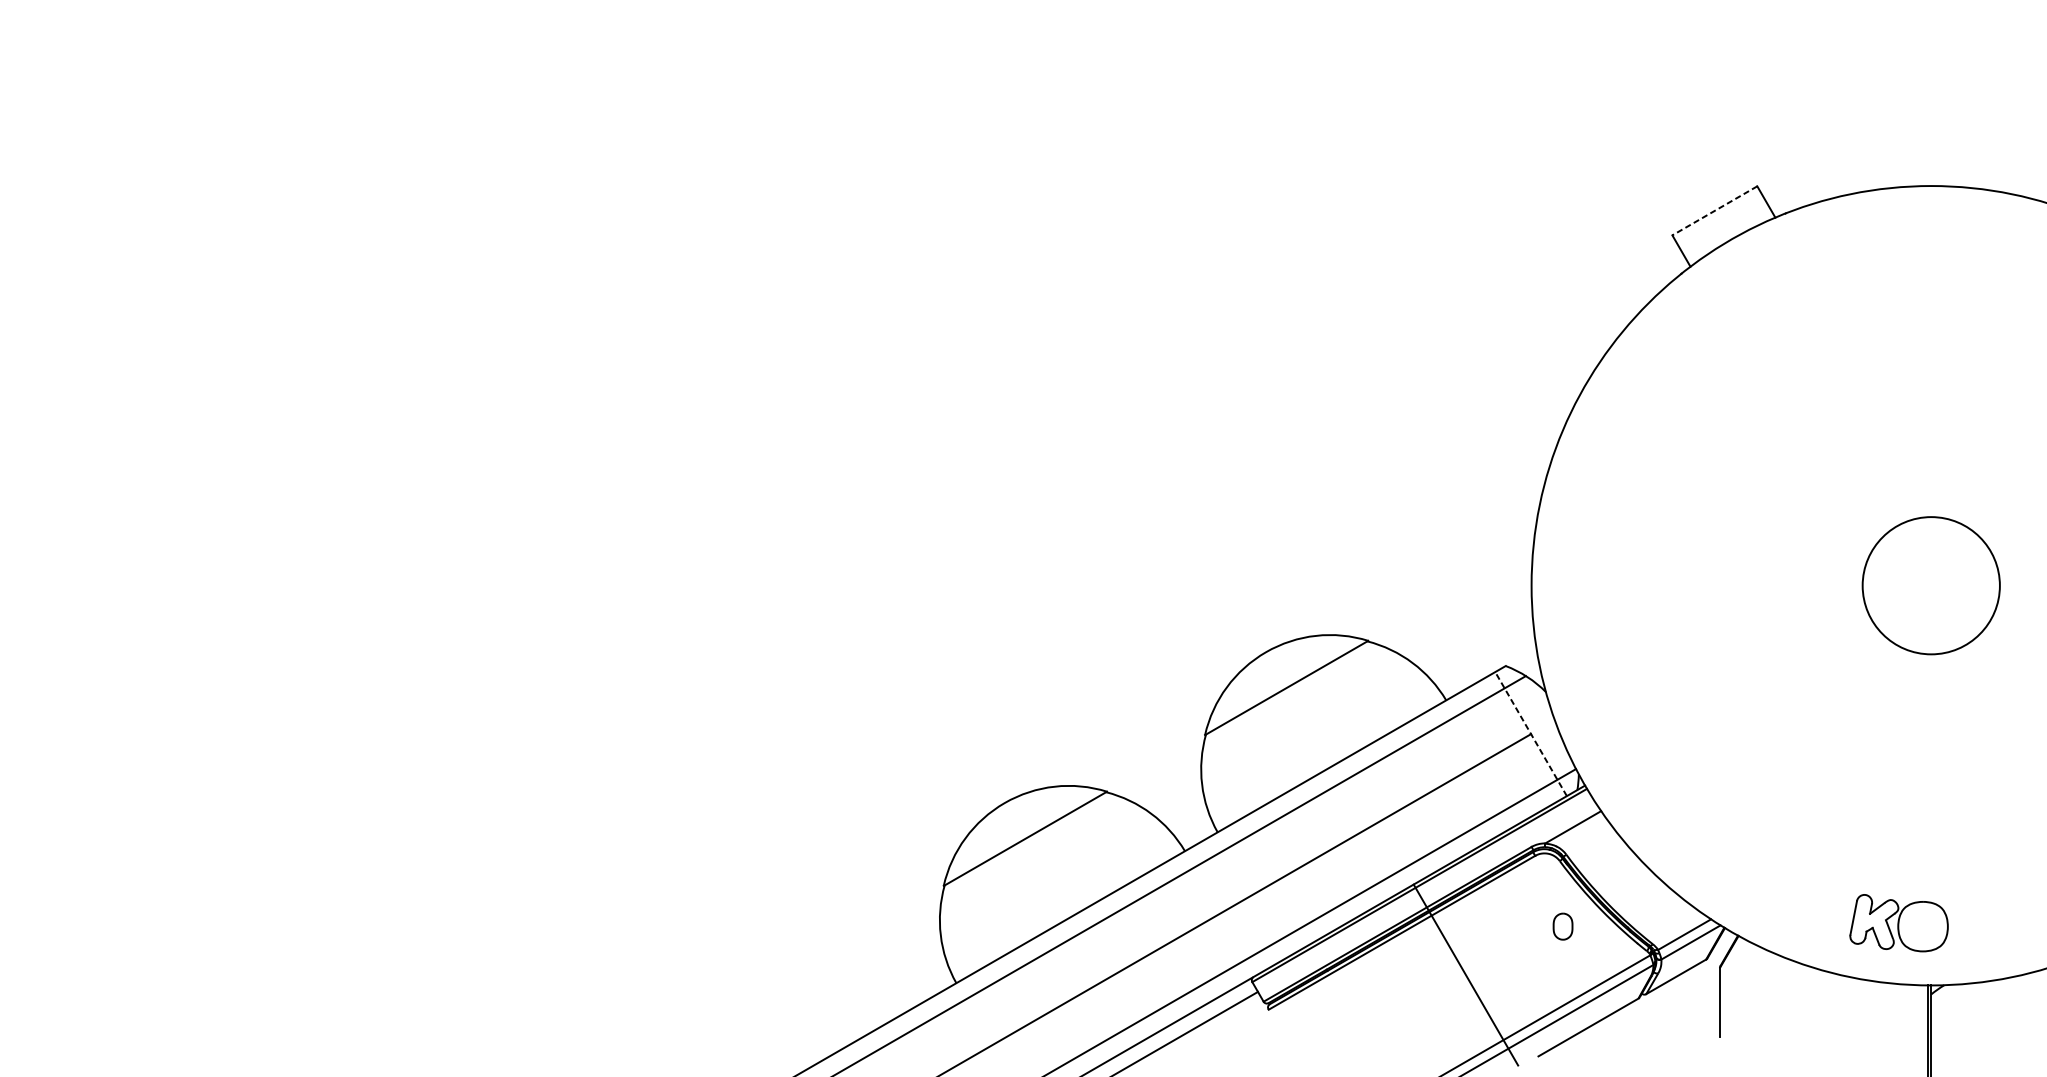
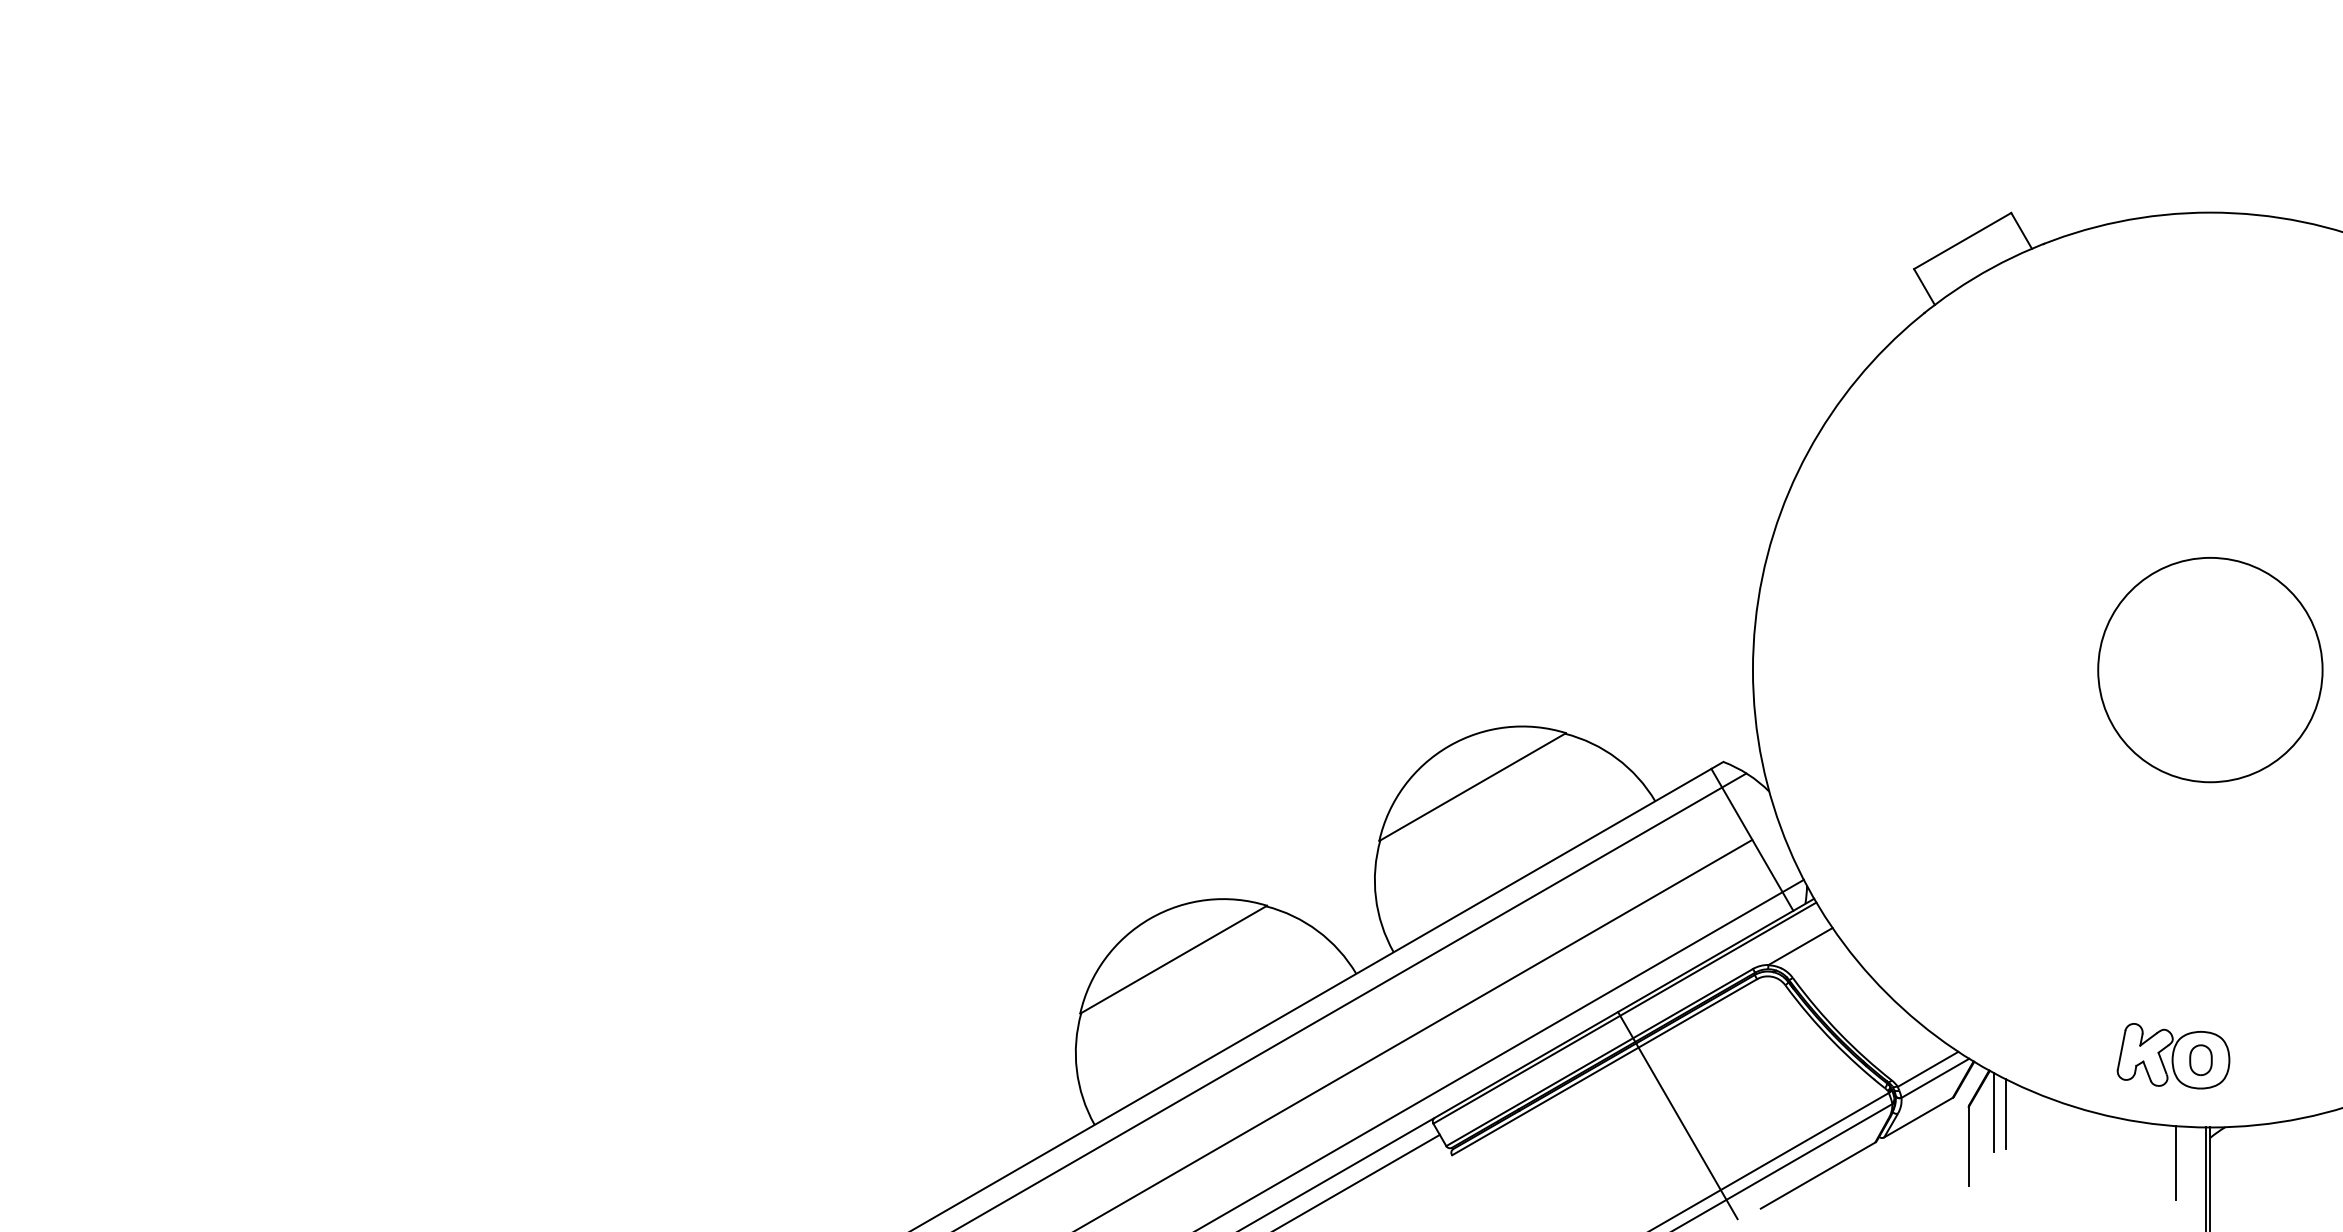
line: (1714, 211) -> (1962, 241), dashed -> solid
circle: (1931, 585) -> (2210, 669), size x1.43
line: (1531, 733) -> (1752, 839), dashed -> solid
part: (1562, 926) -> (2200, 1060), moved
line: (1742, 972) -> (1994, 1112), added
line: (1752, 974) -> (2005, 1114), added
line: (1900, 1016) -> (2175, 1163), added

